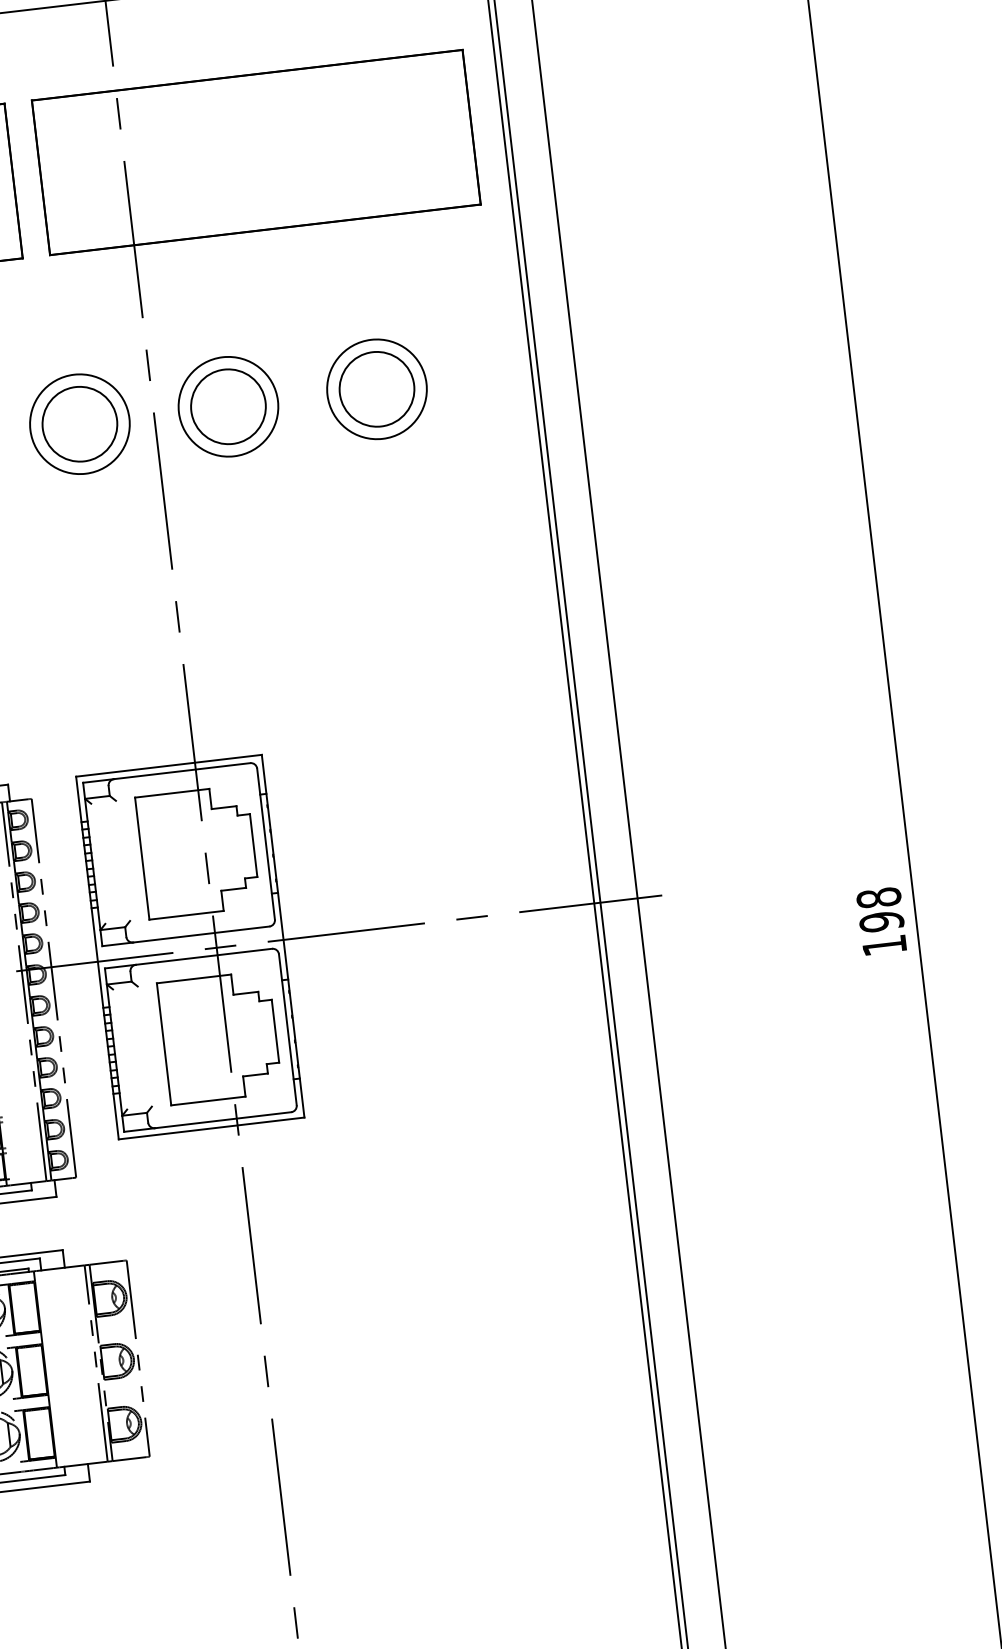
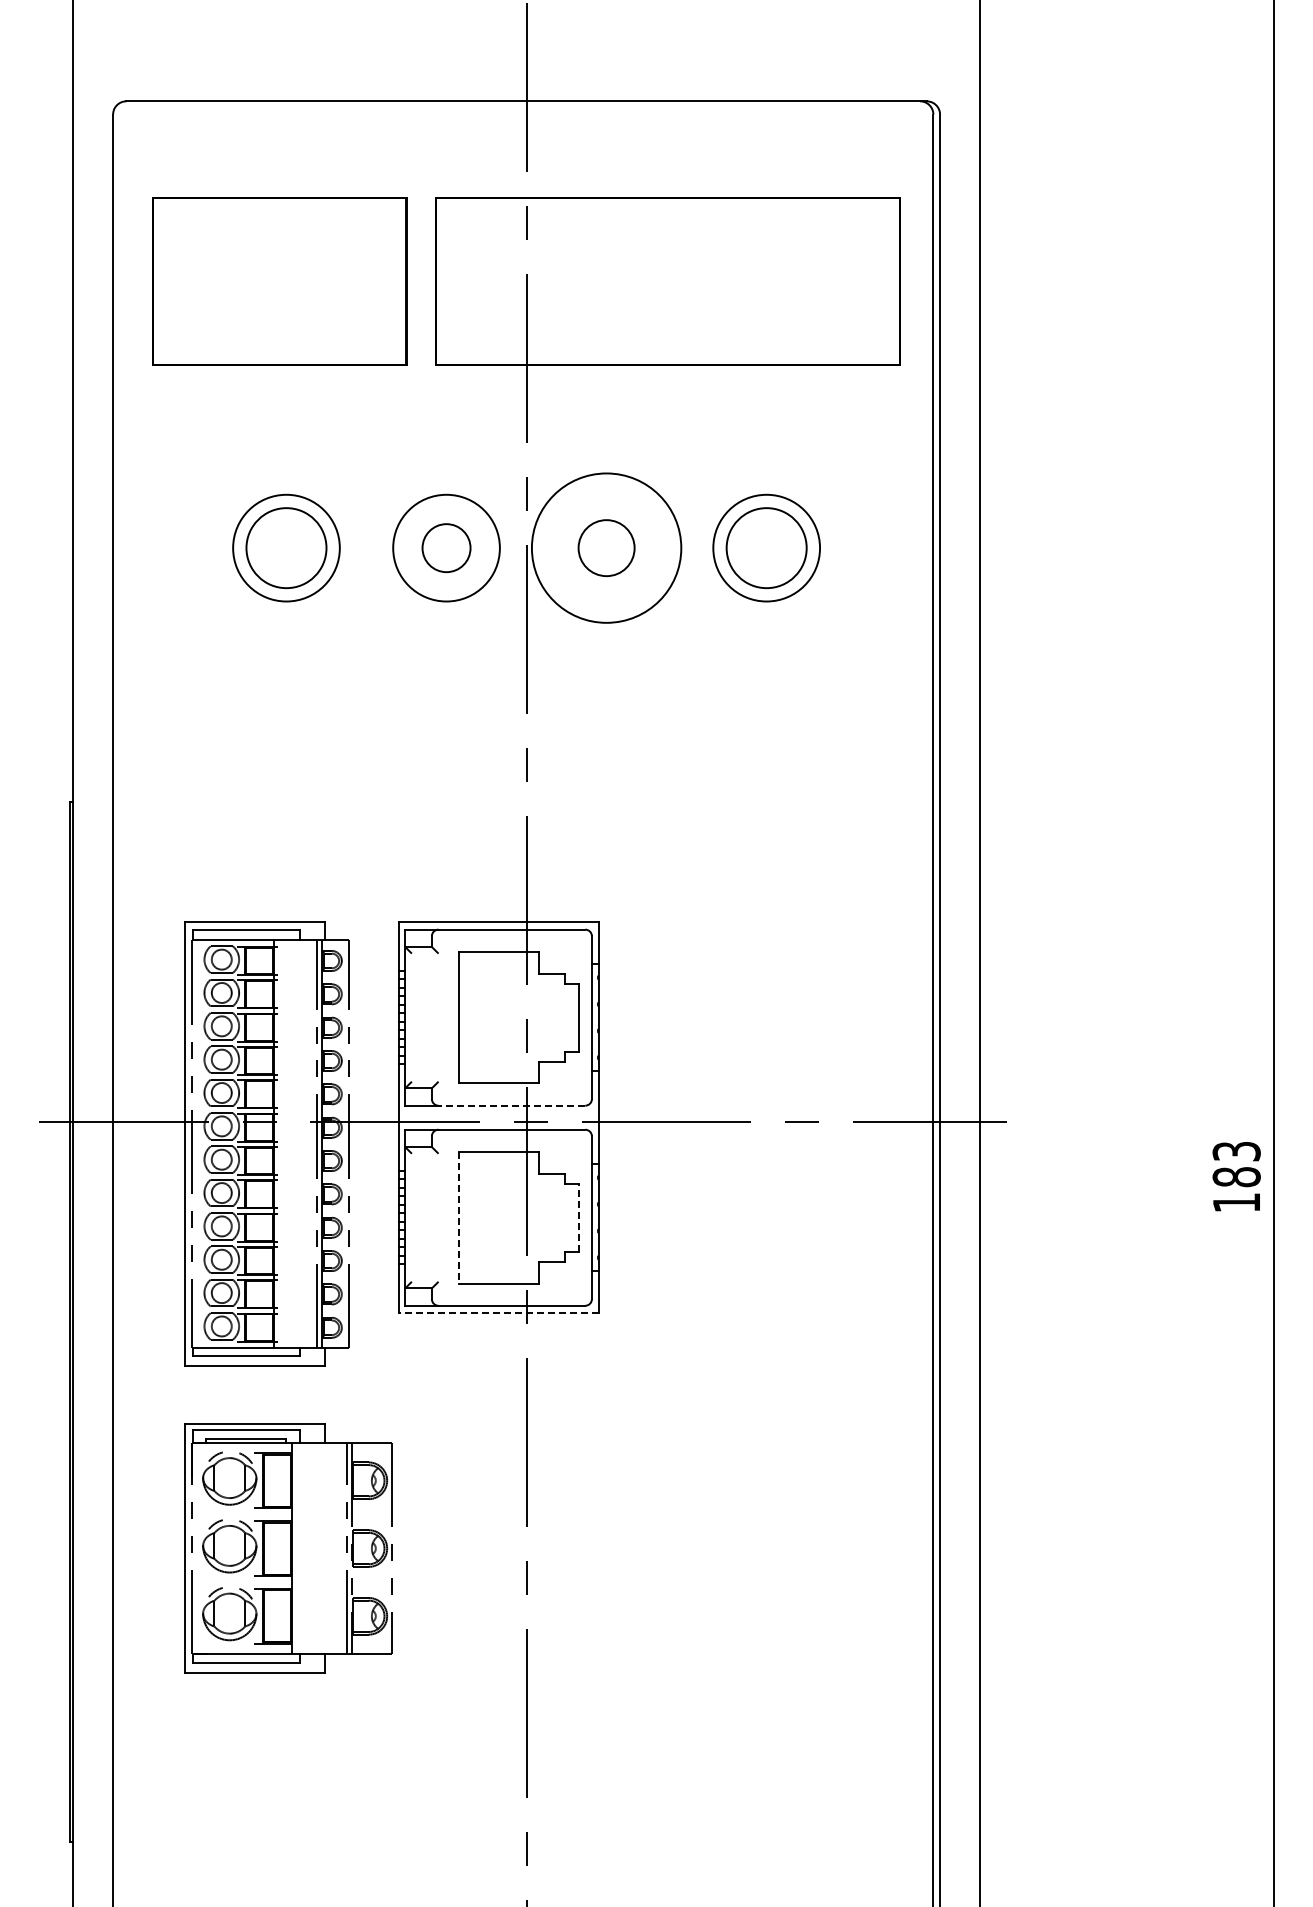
circle: (228, 406) -> (606, 547), size x1.4
circle: (228, 407) -> (606, 548), size x0.7
circle: (79, 424) -> (446, 548), size x0.6
text: (880, 910) -> (1236, 1164), 198 -> 183
line: (200, 934) -> (511, 1105), solid -> dashed
line: (275, 1031) -> (578, 1217), solid -> dashed
line: (163, 1044) -> (458, 1217), solid -> dashed
line: (211, 1128) -> (498, 1313), solid -> dashed

